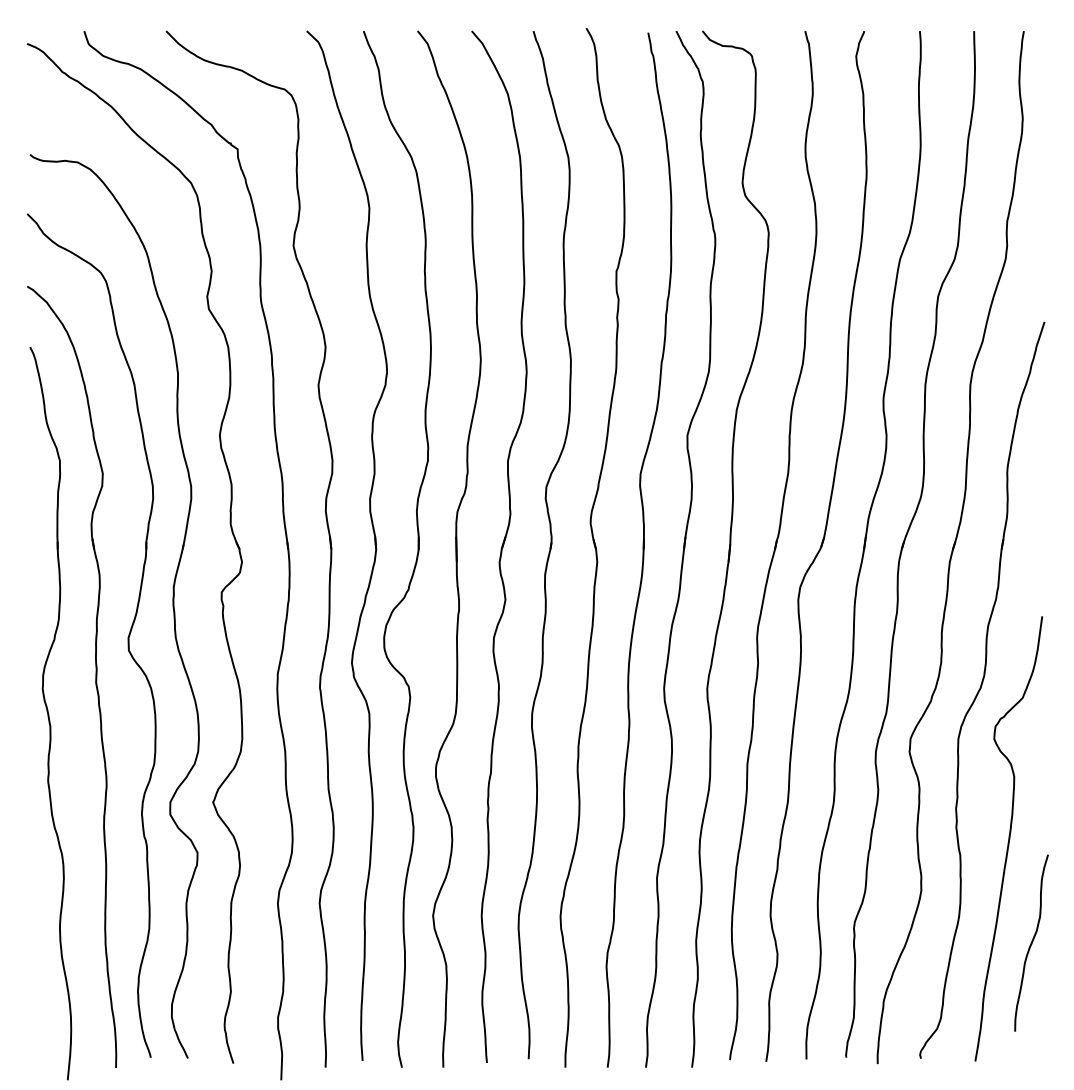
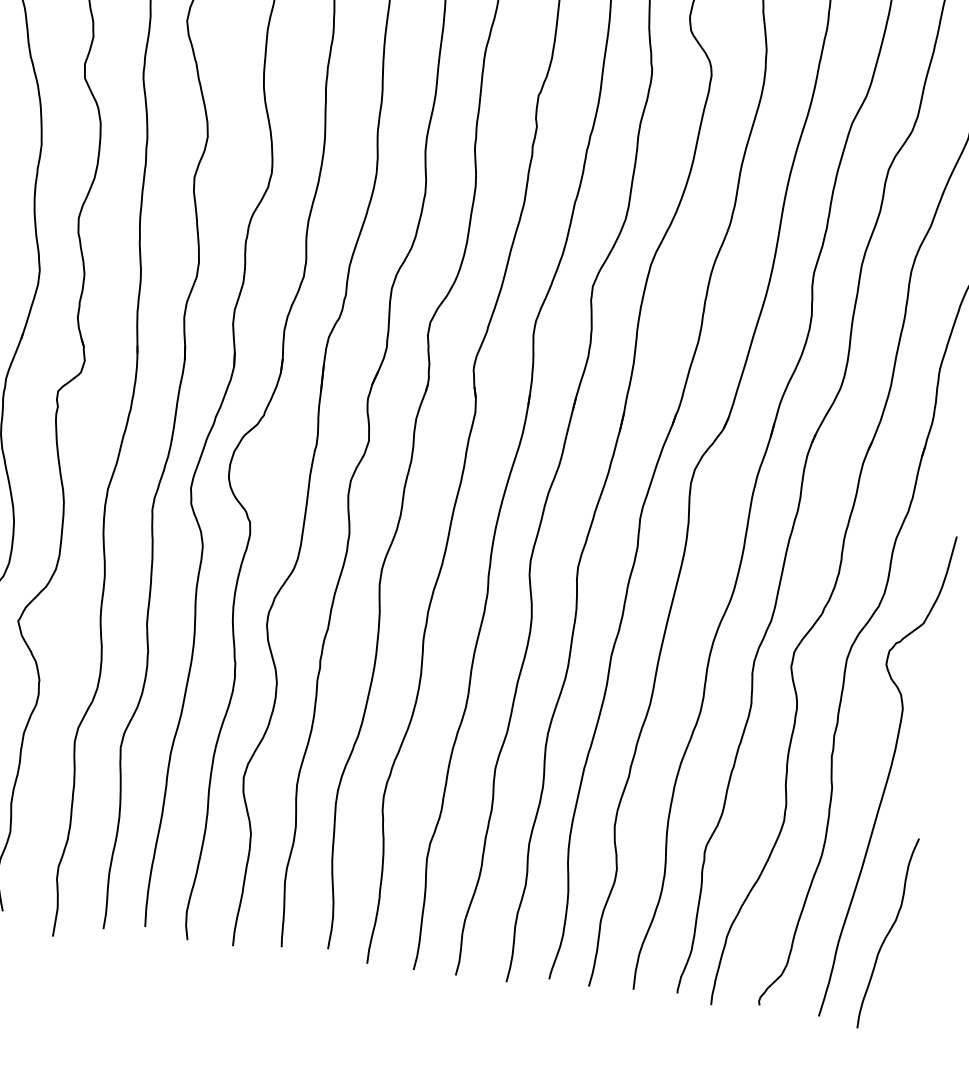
curve: (1031, 942) -> (888, 932), moved

